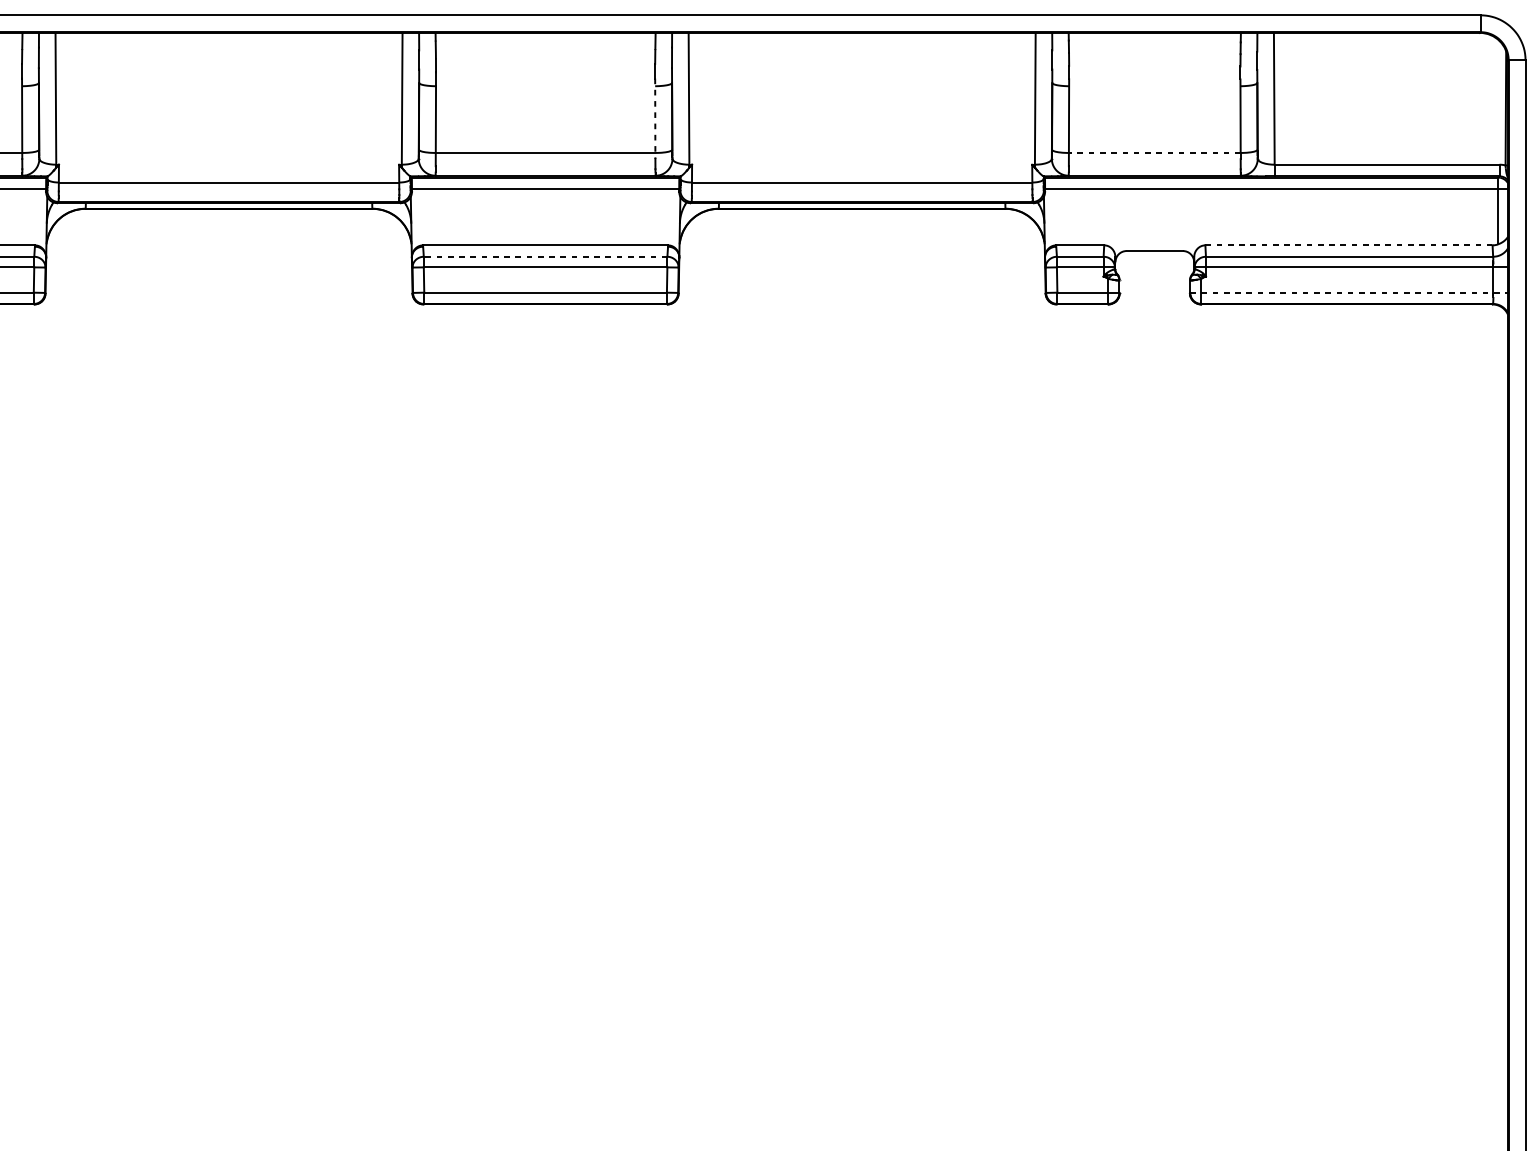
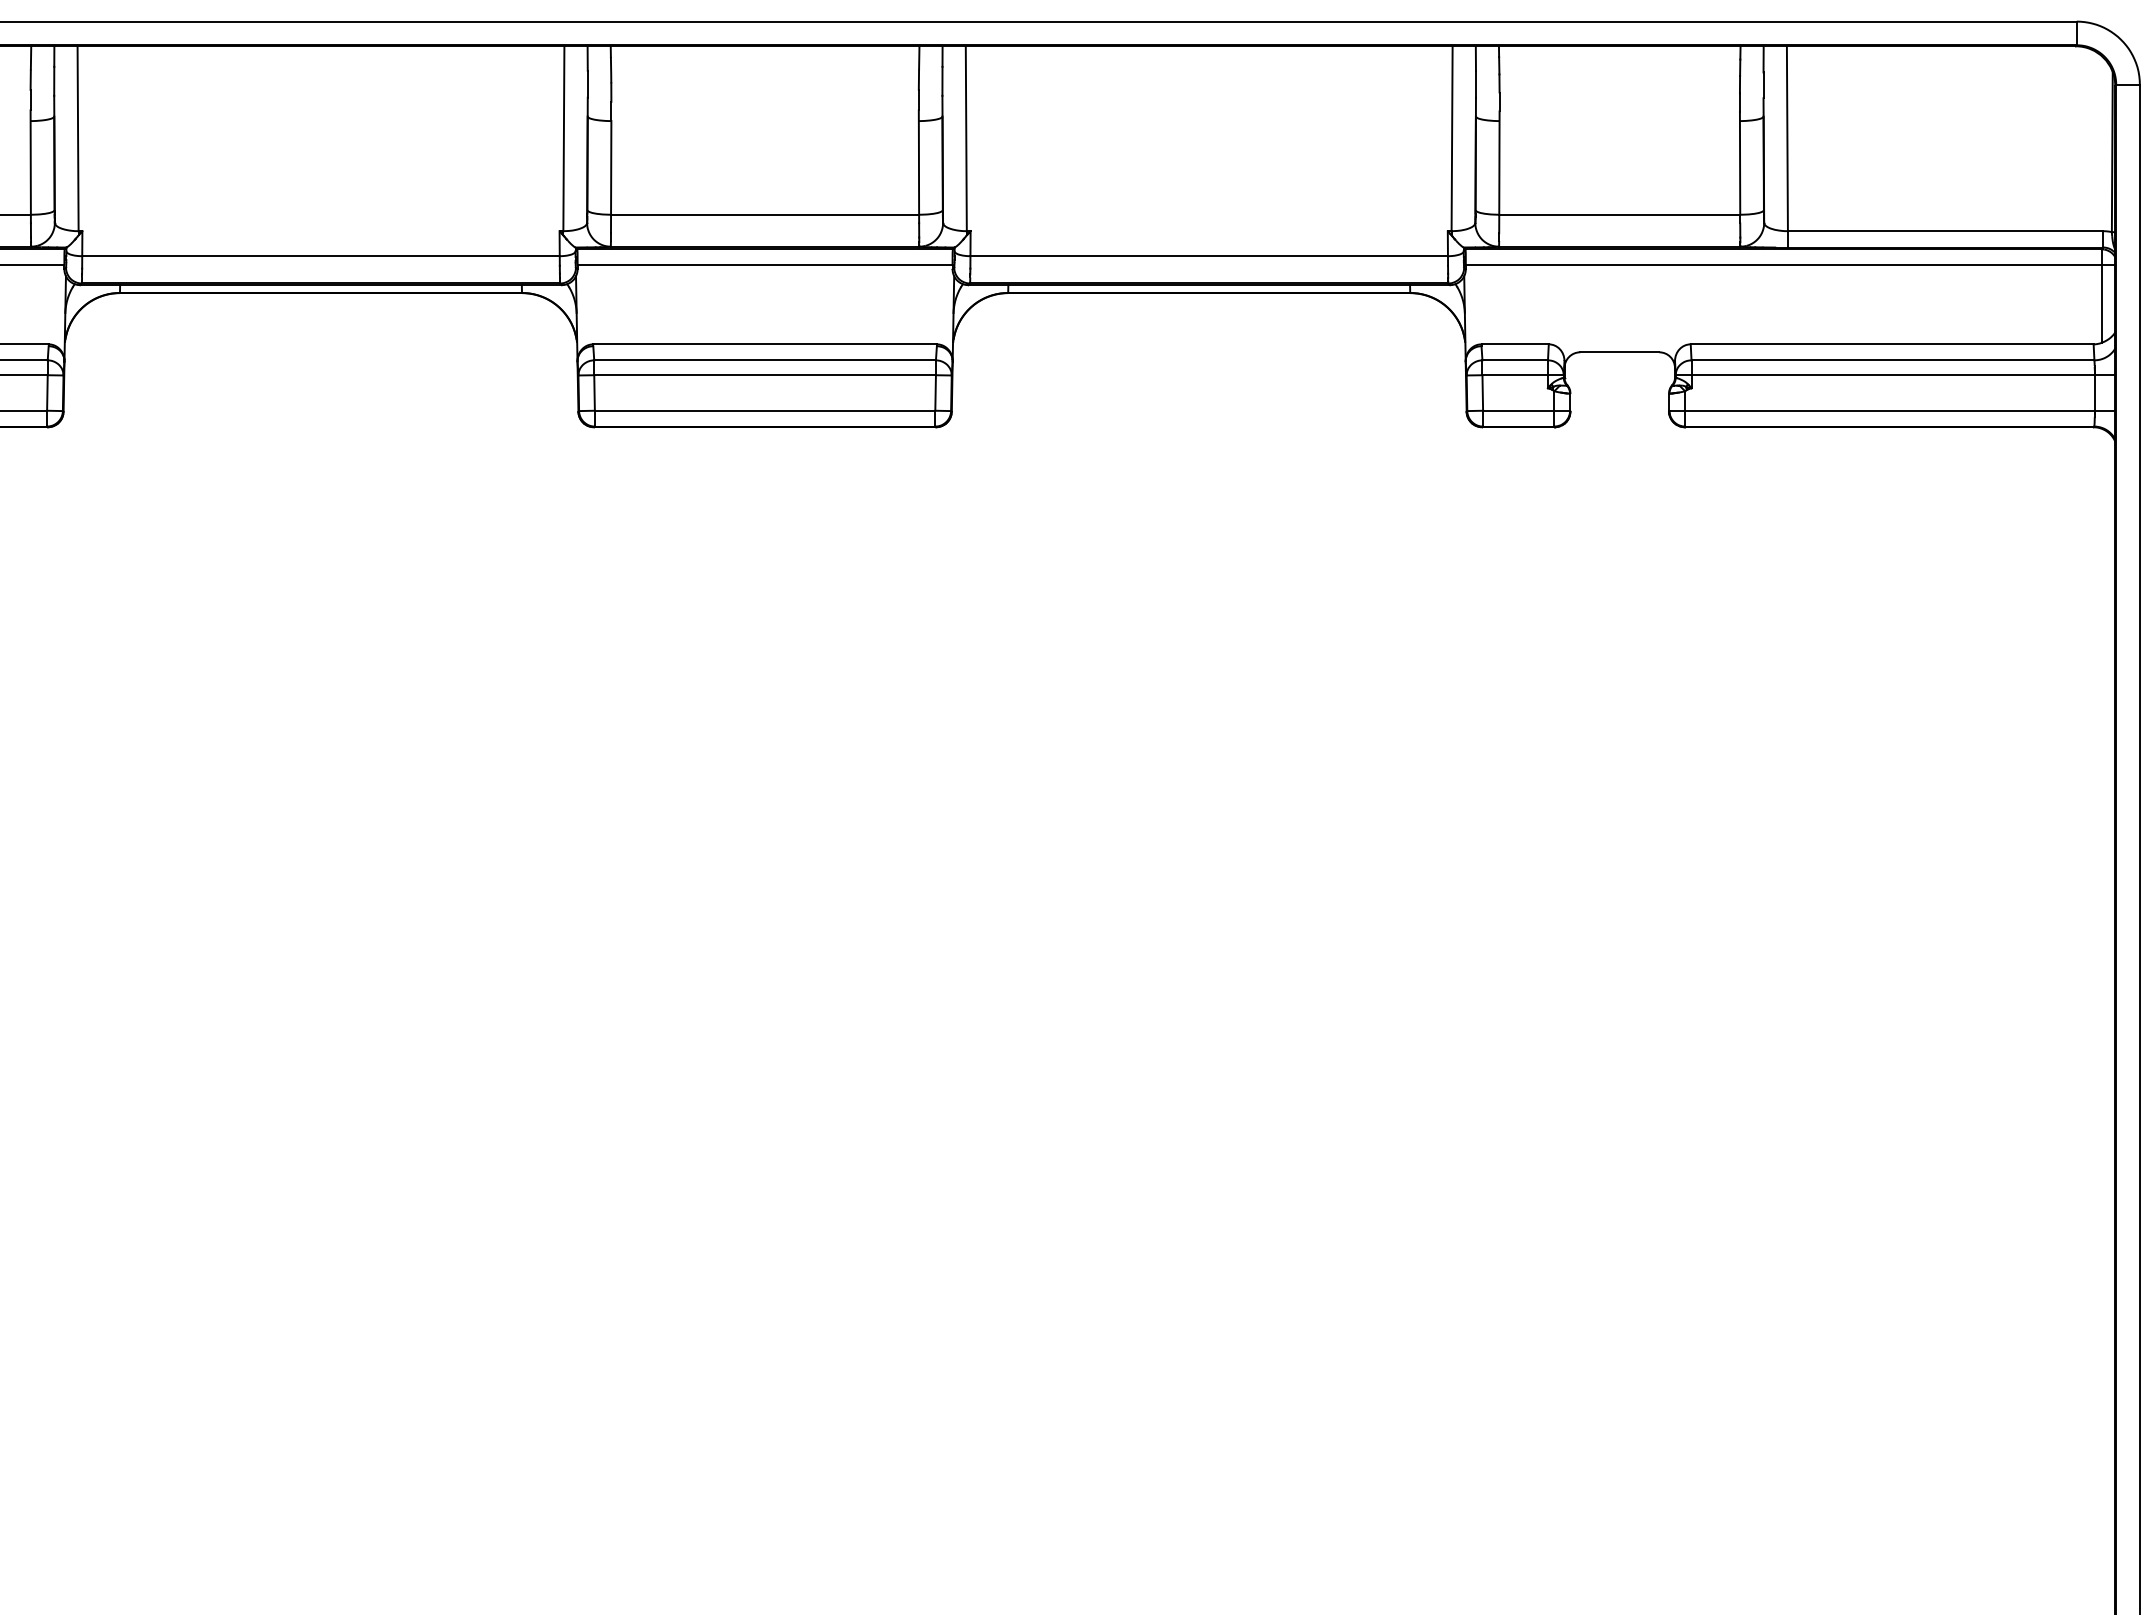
line: (654, 119) -> (918, 167), dashed -> solid
line: (1154, 152) -> (1619, 214), dashed -> solid
line: (1349, 245) -> (1892, 344), dashed -> solid
line: (545, 256) -> (765, 360), dashed -> solid
line: (1349, 292) -> (1892, 410), dashed -> solid

